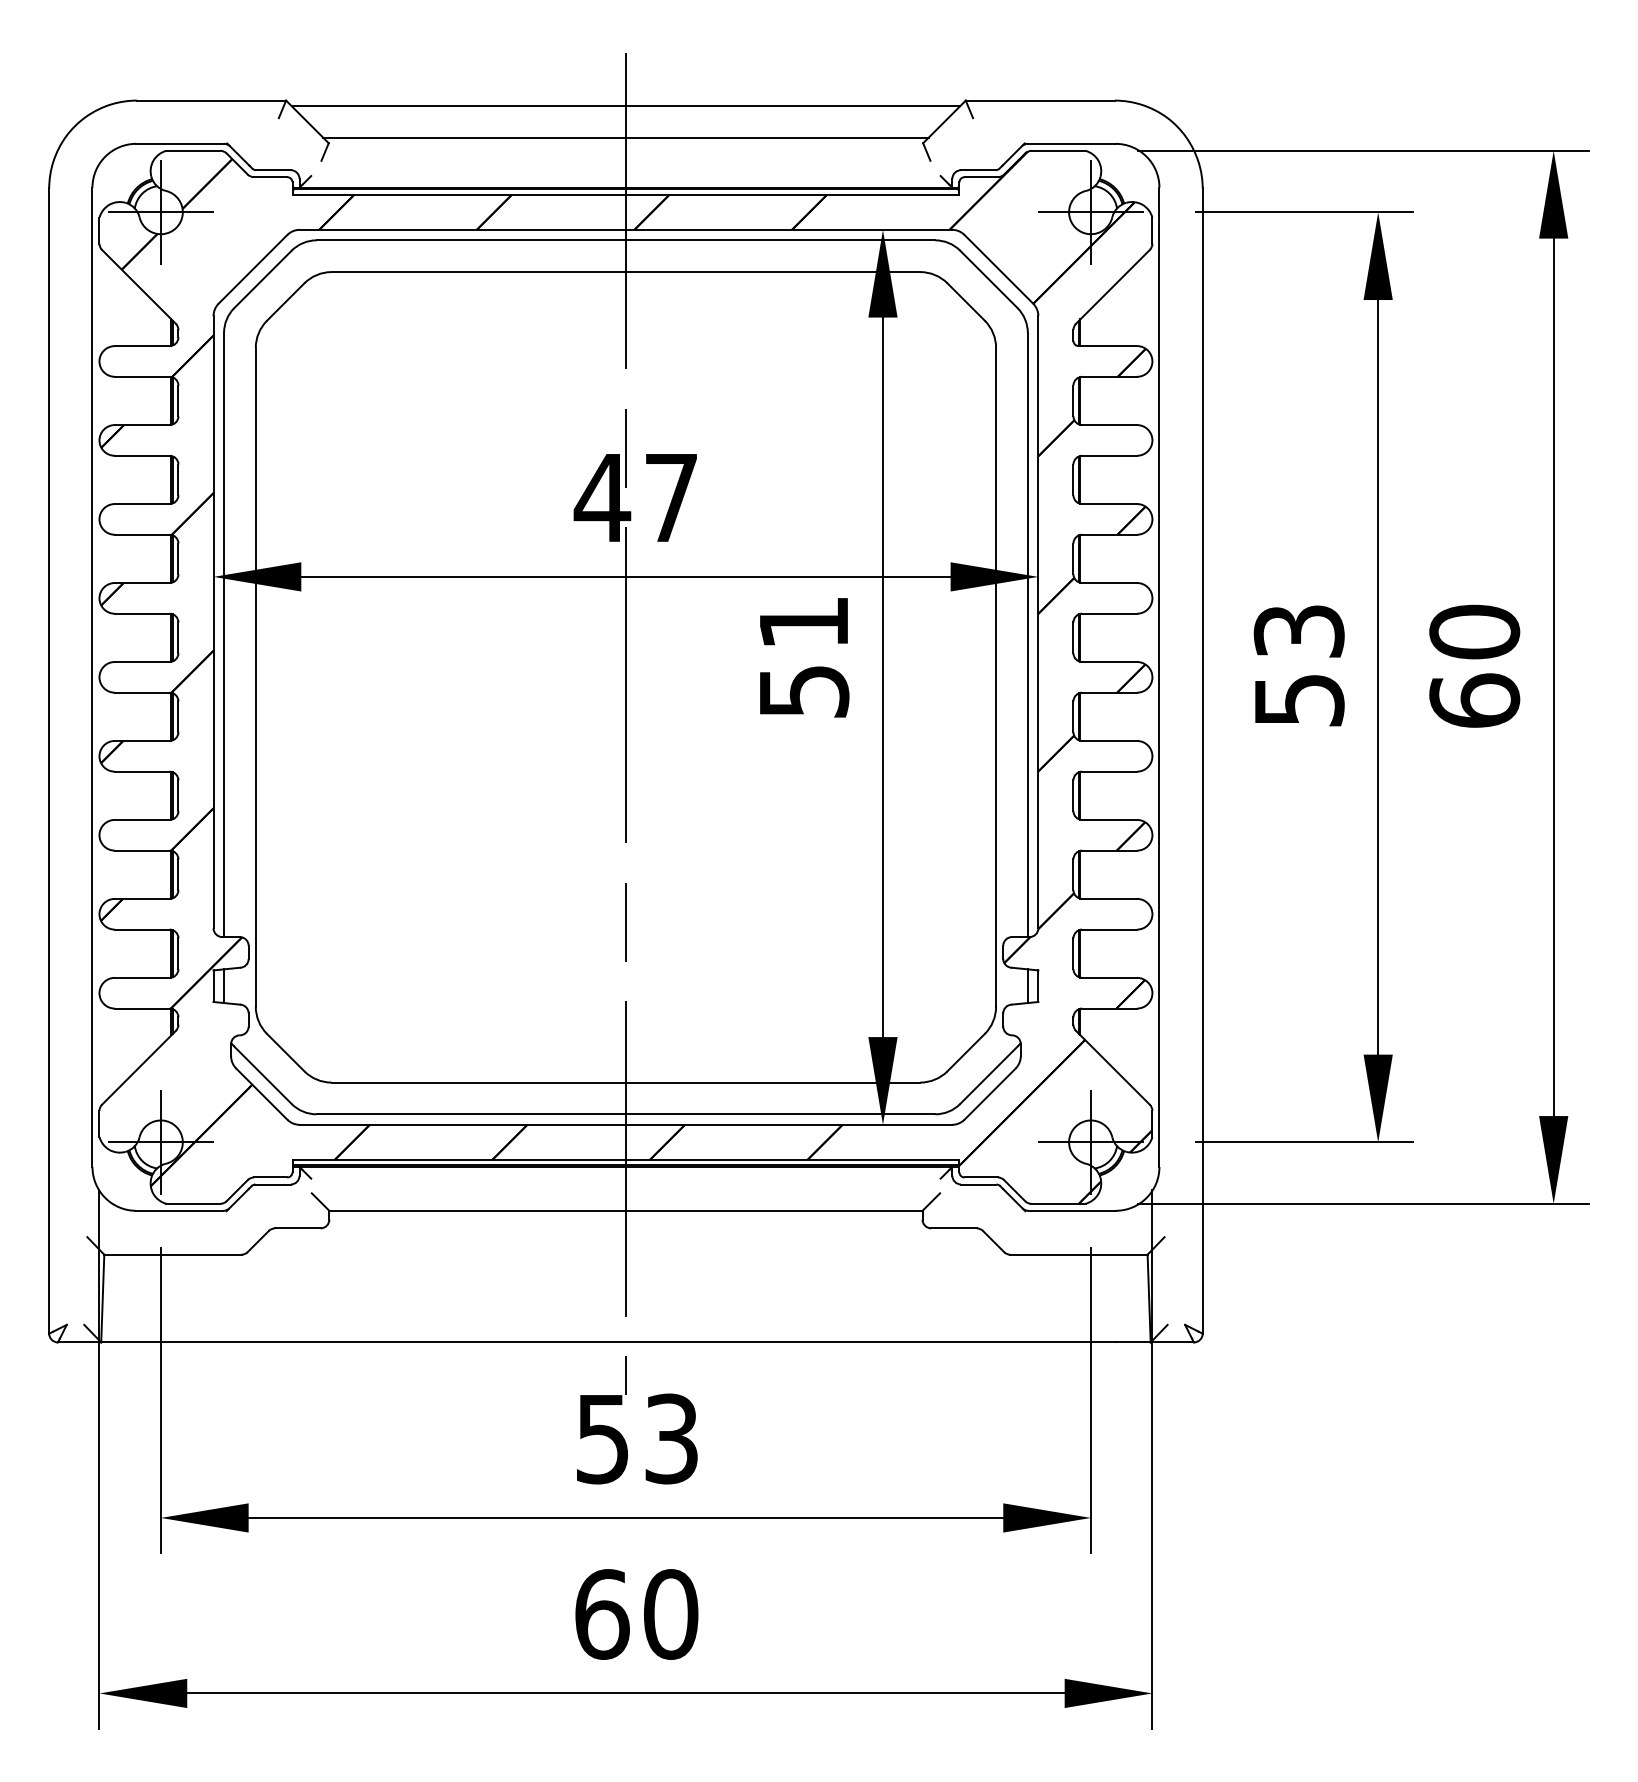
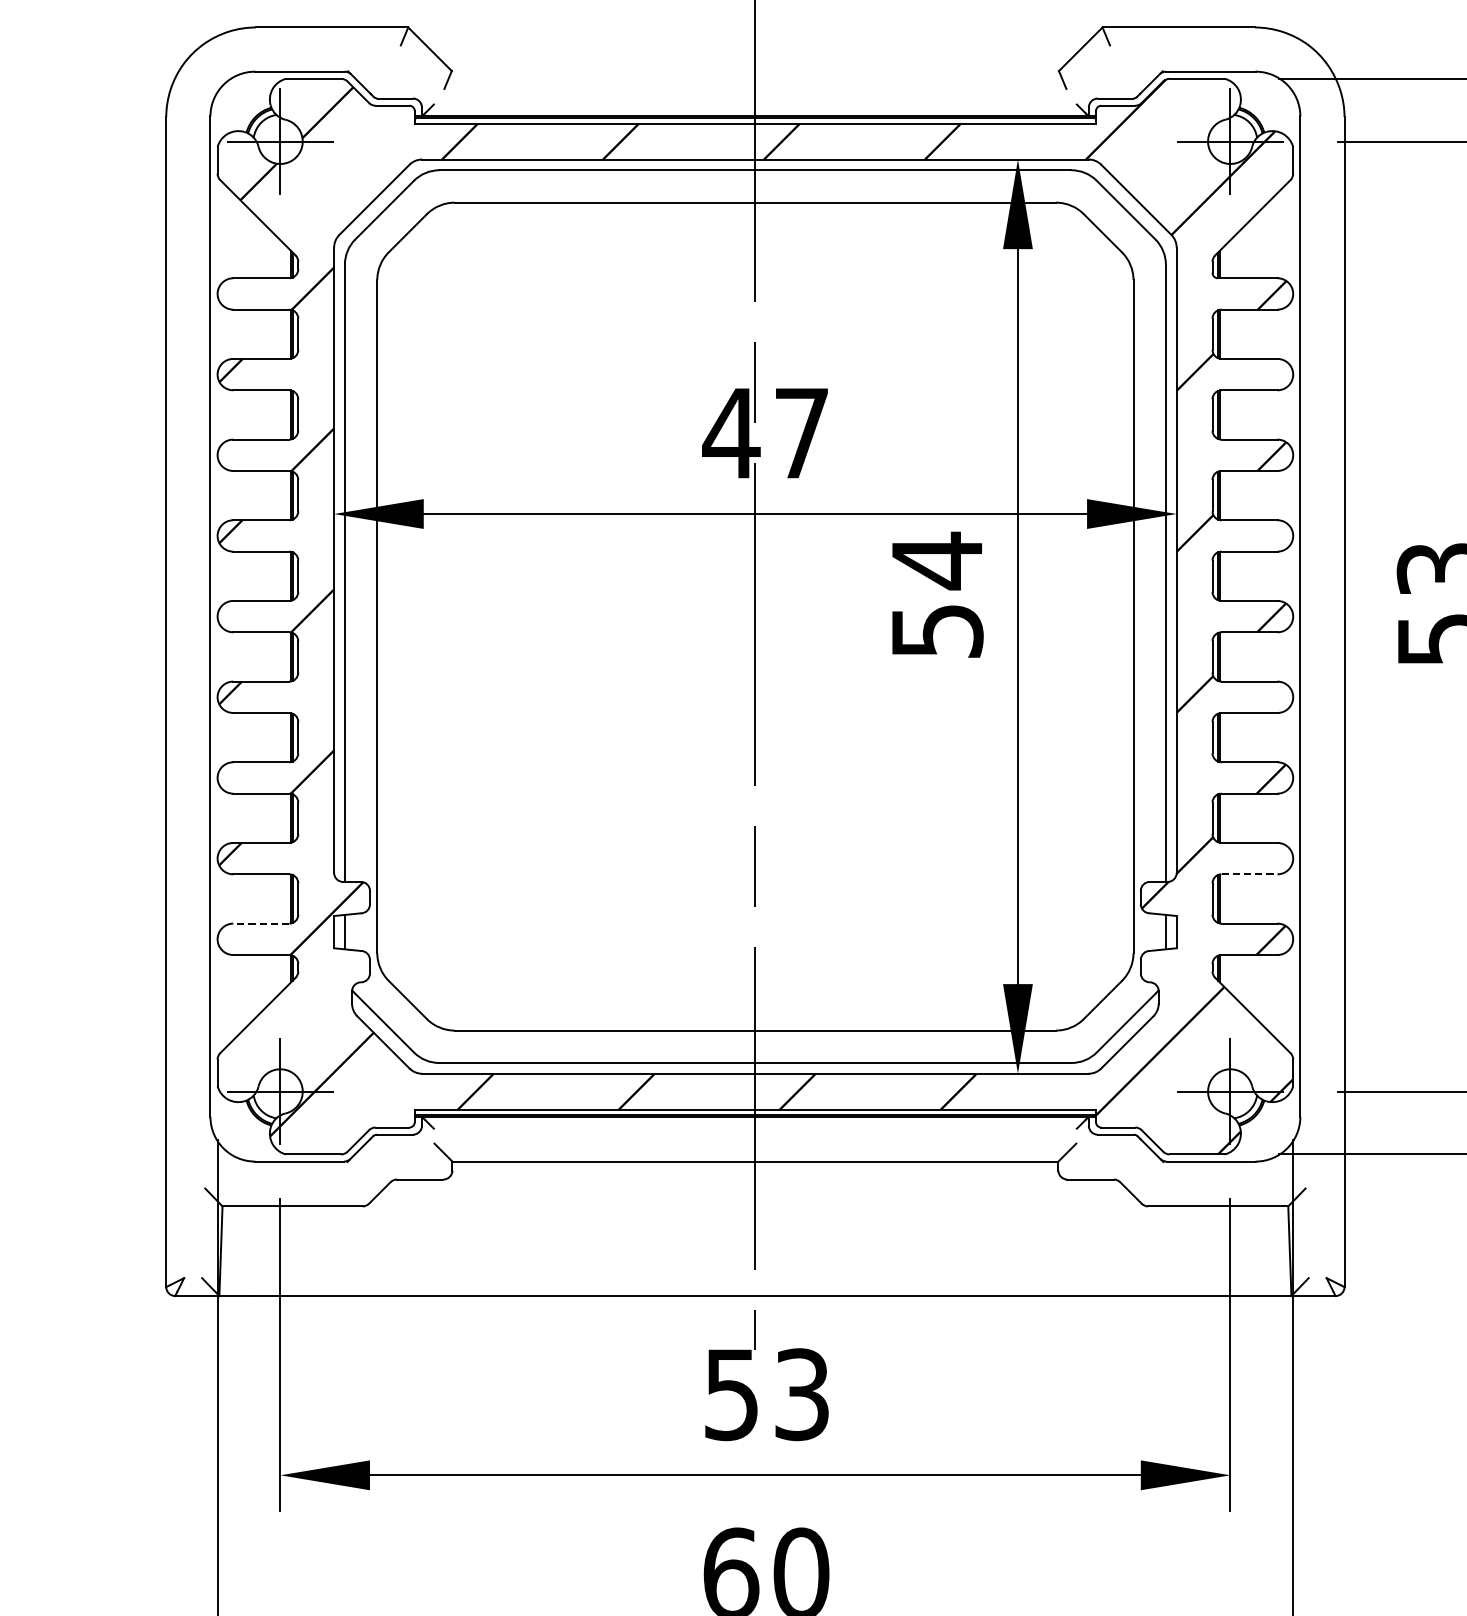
line: (625, 106) -> (754, 33), removed
line: (625, 137) -> (754, 65), removed
text: (803, 622) -> (936, 560), 51 -> 54
line: (1110, 929) -> (1250, 874), solid -> dashed
line: (141, 977) -> (260, 923), solid -> dashed

